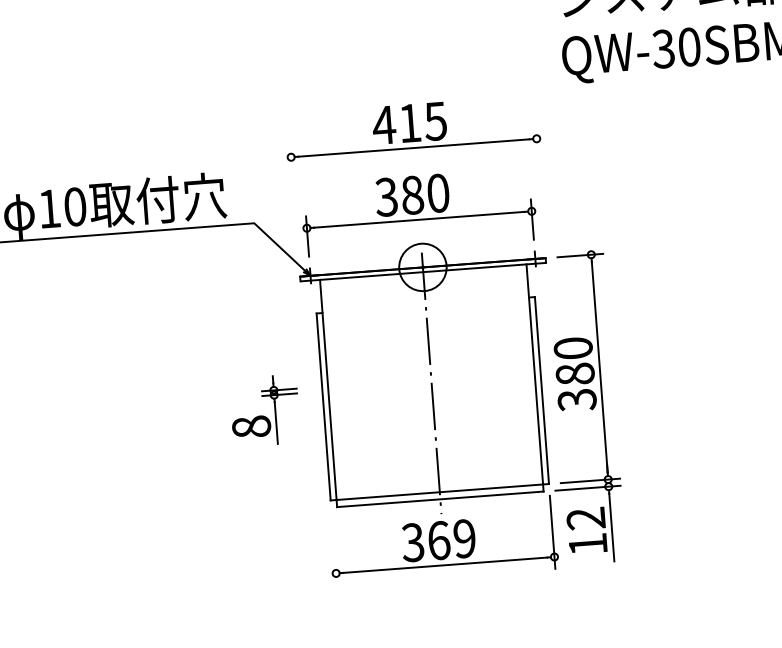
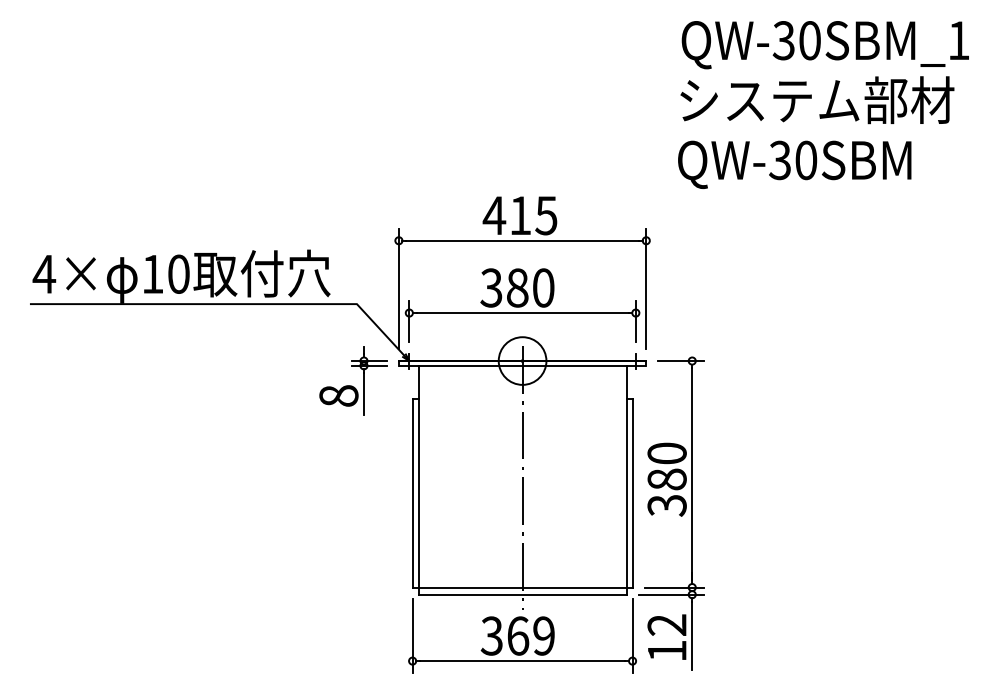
line: (540, 186) -> (646, 288), added
line: (294, 204) -> (398, 288), added
part: (264, 410) -> (353, 380), moved
line: (334, 549) -> (412, 636), added

